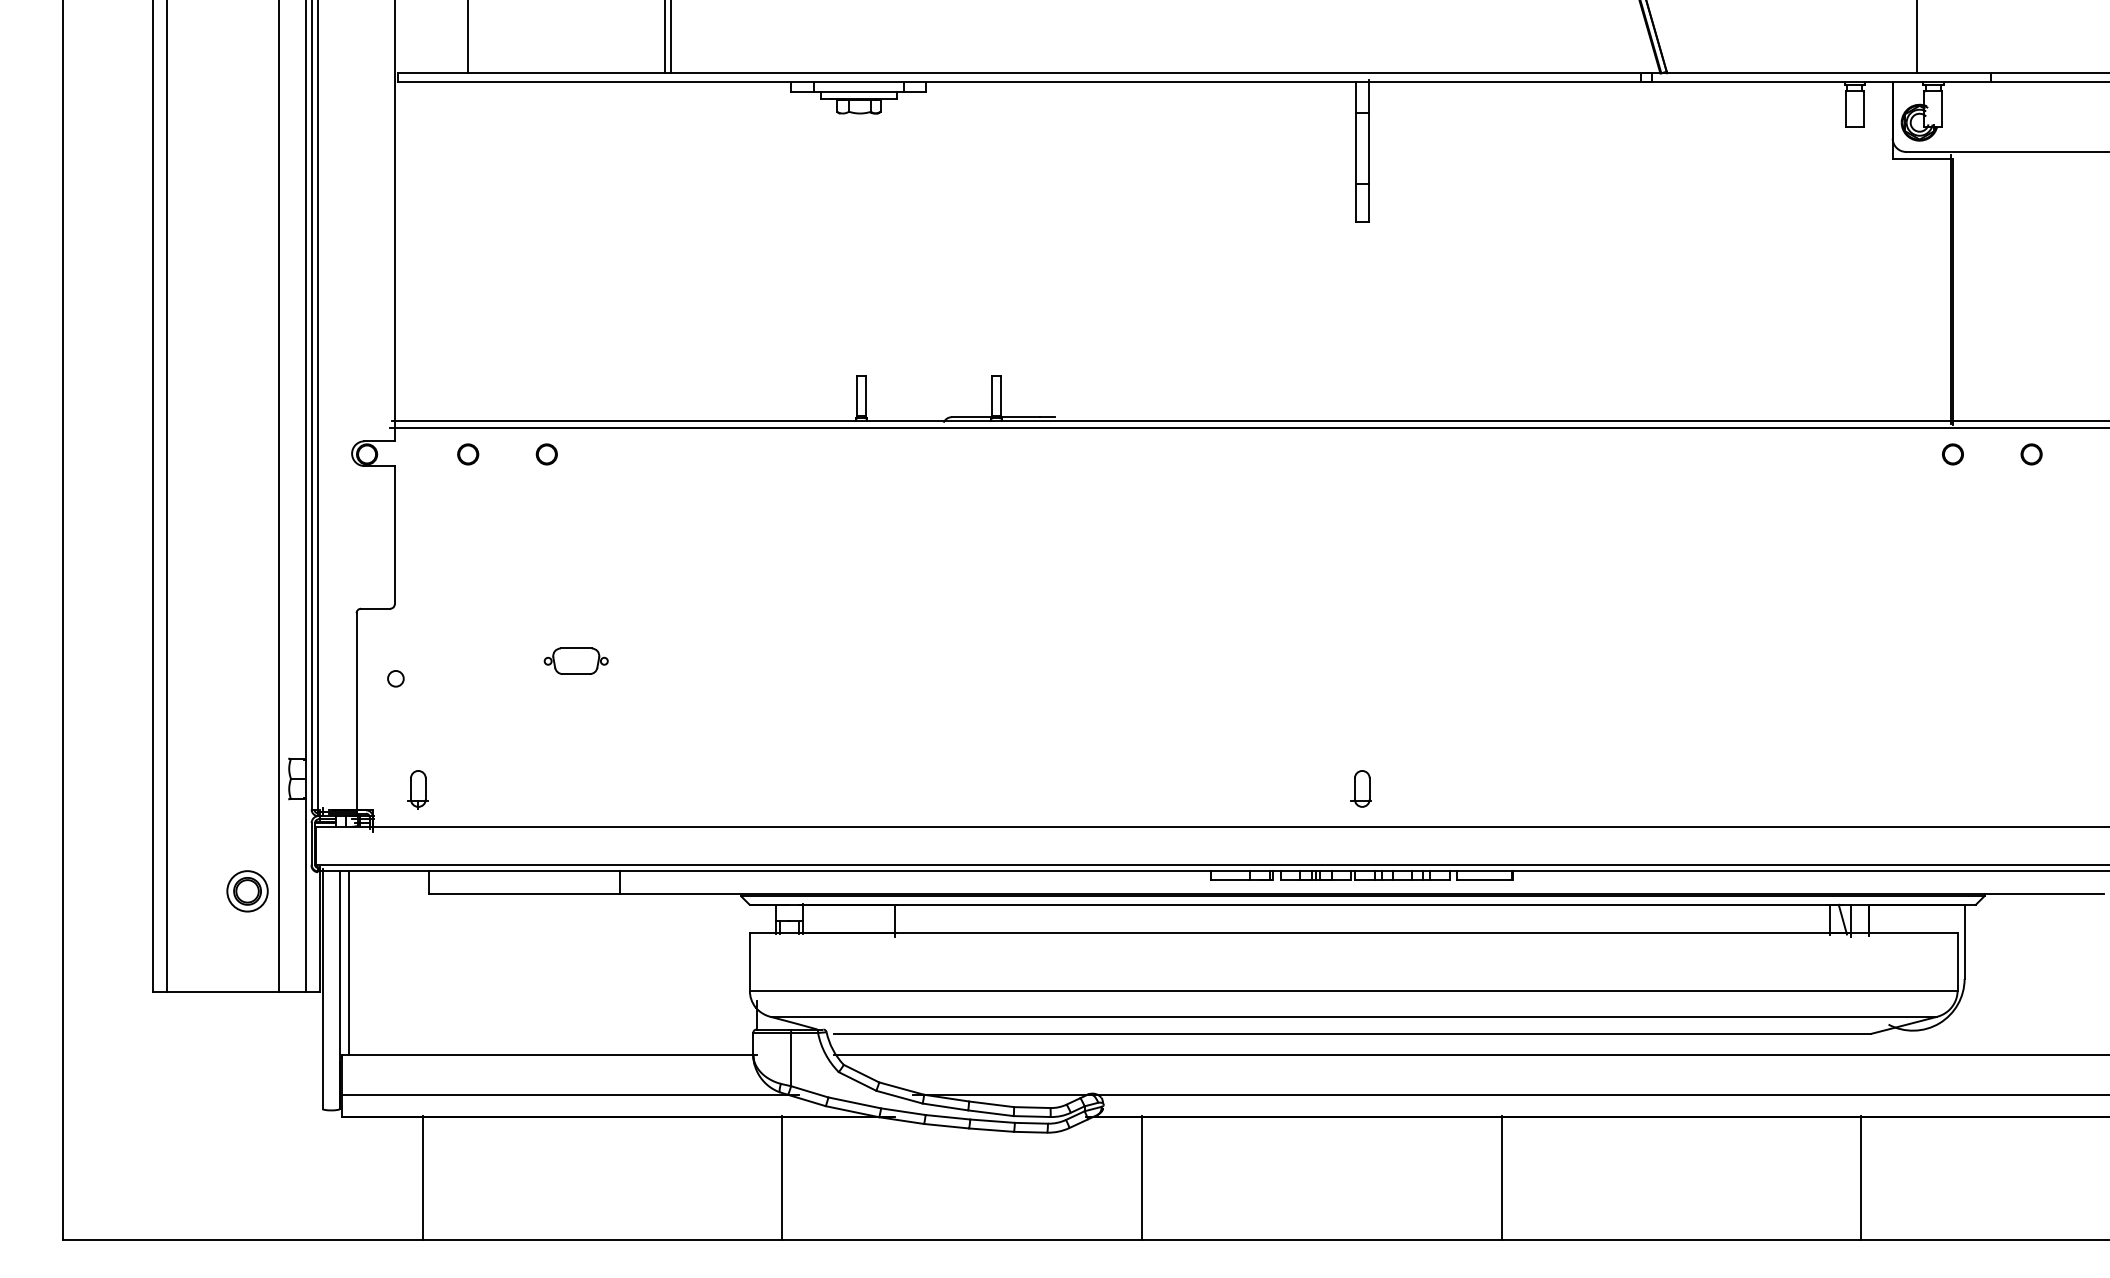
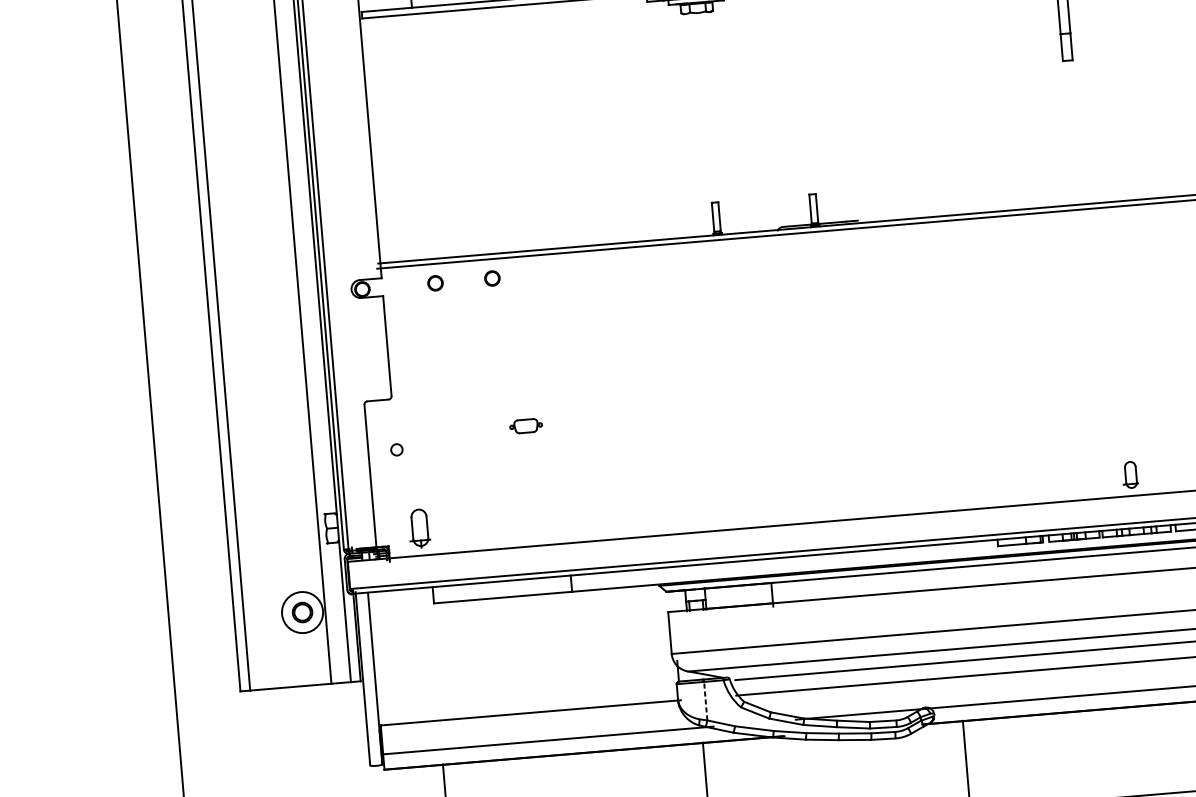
part: (575, 660) -> (525, 425), size x0.7
part: (1360, 788) -> (1129, 474), moved
part: (417, 789) -> (419, 528), size x1.4
circle: (247, 891) -> (302, 612), size x1.4
line: (348, 963) -> (379, 658), removed
line: (791, 1059) -> (706, 701), solid -> dashed

